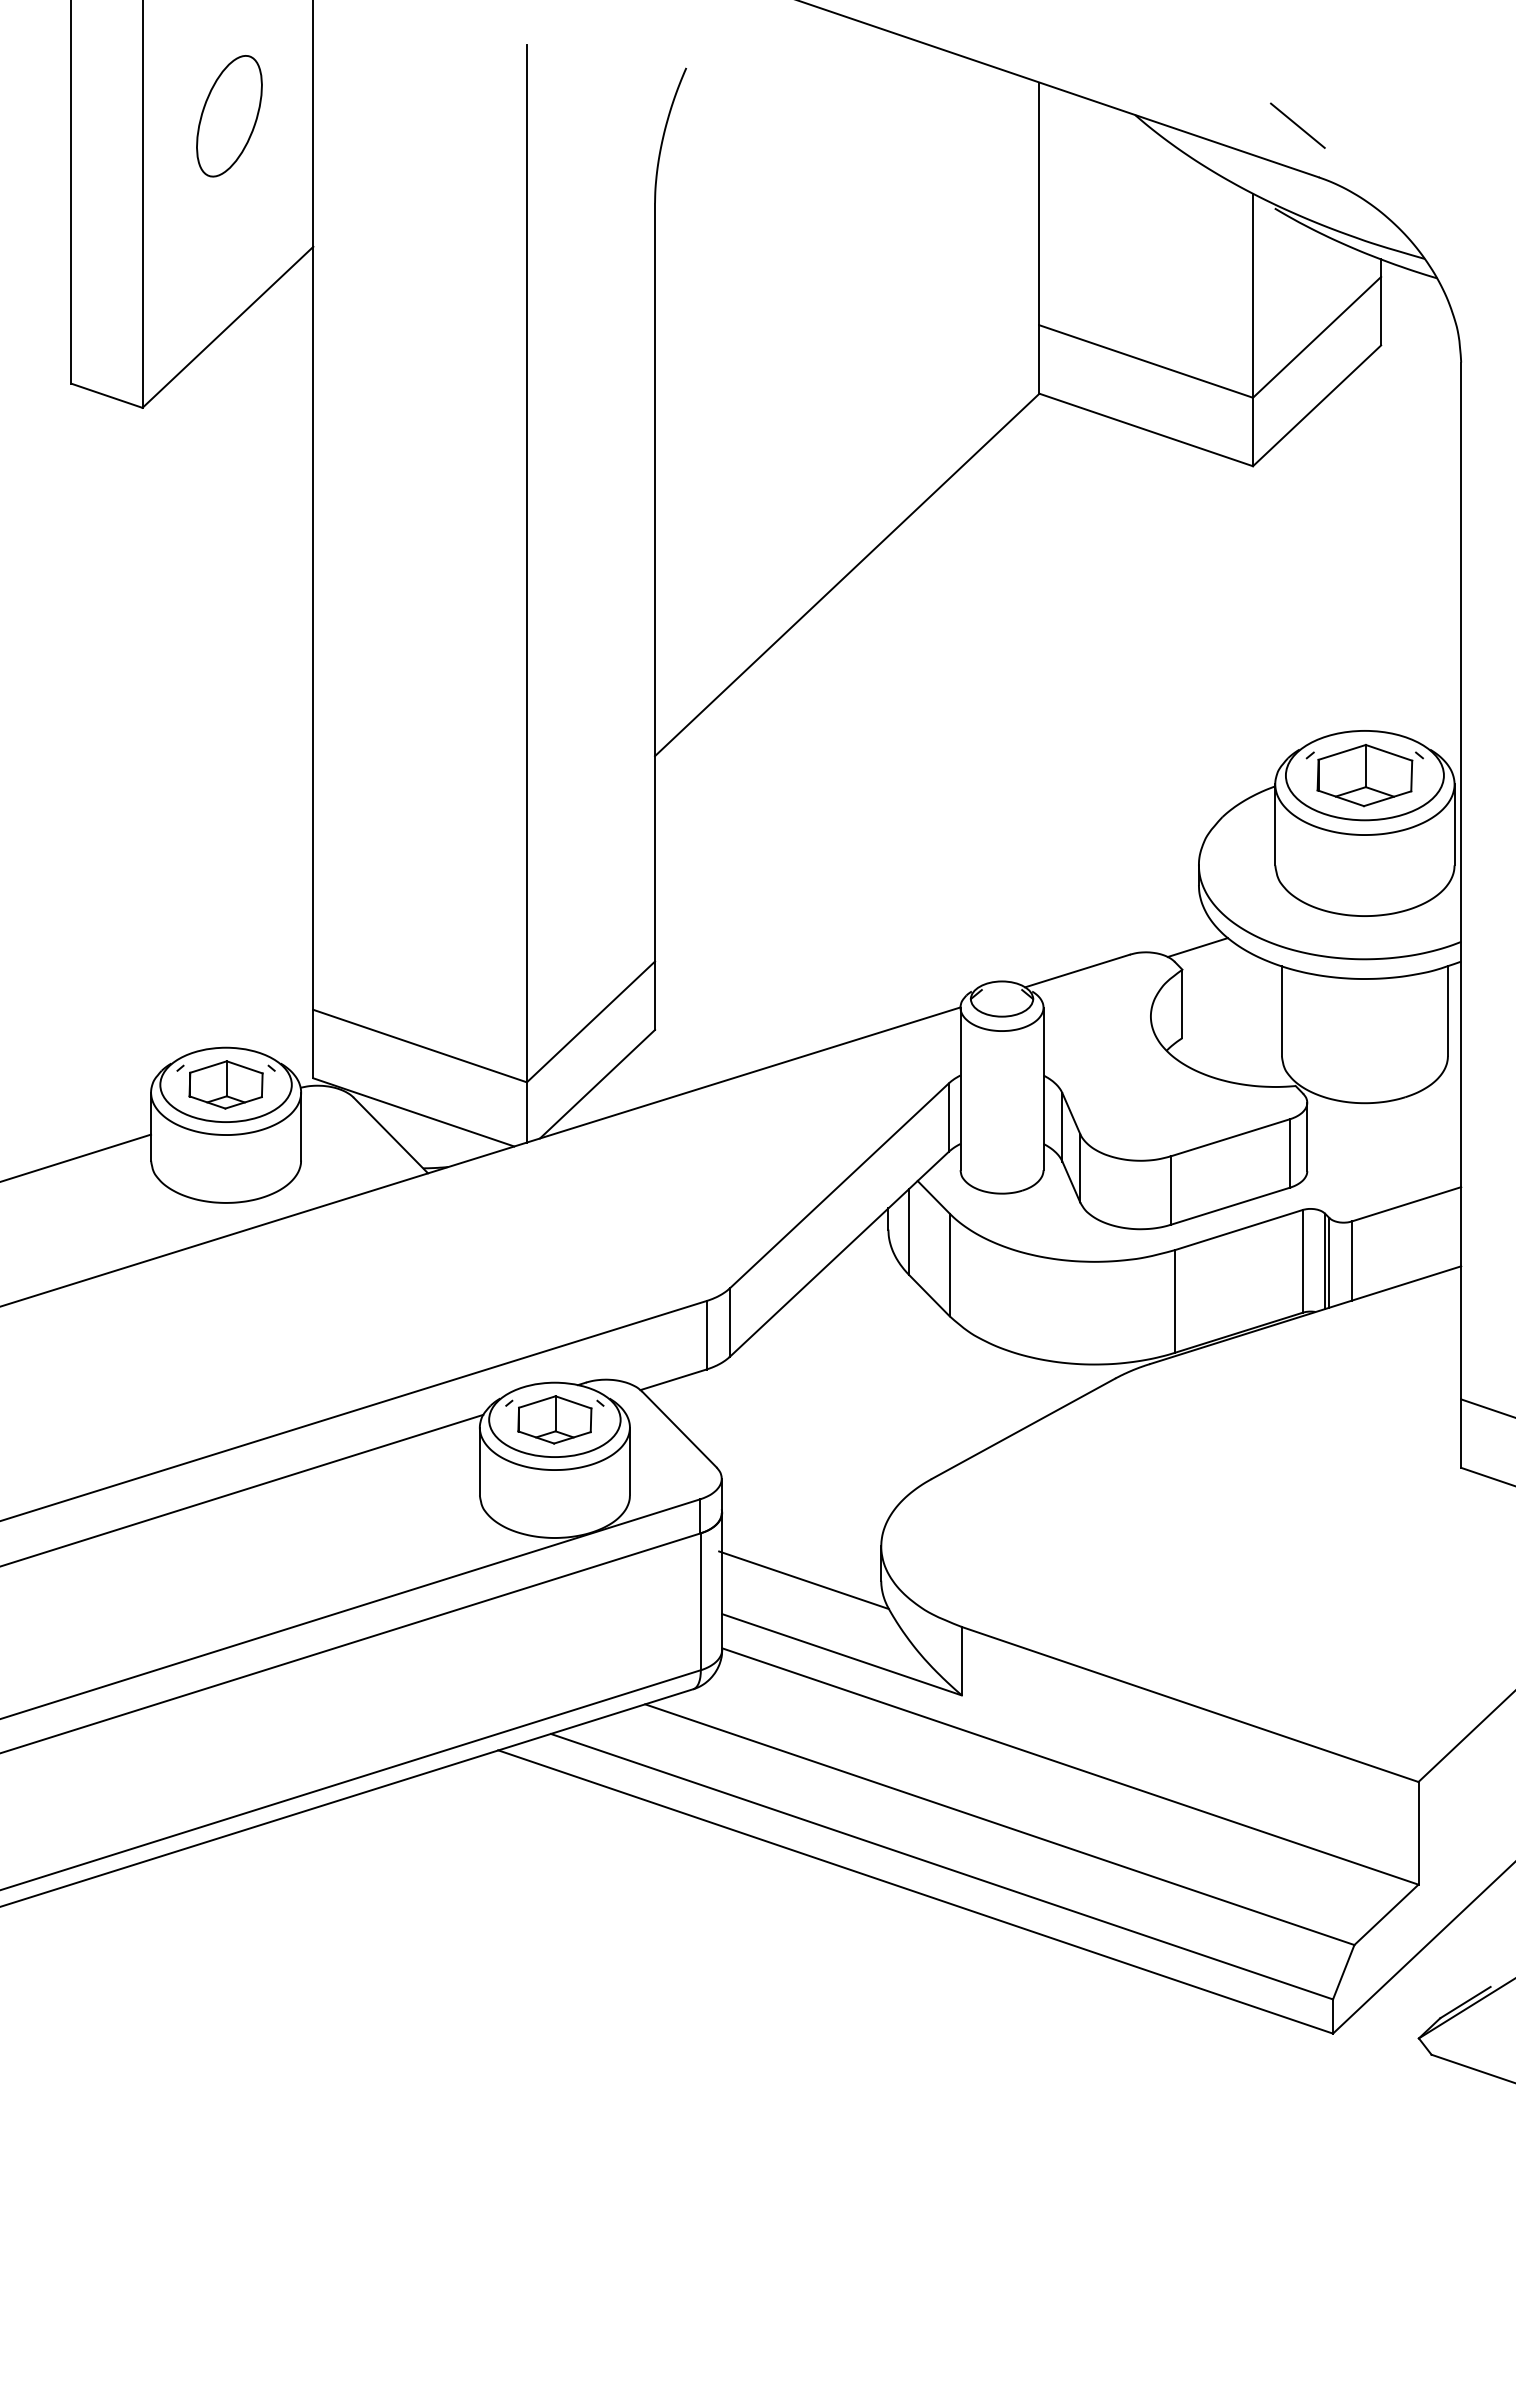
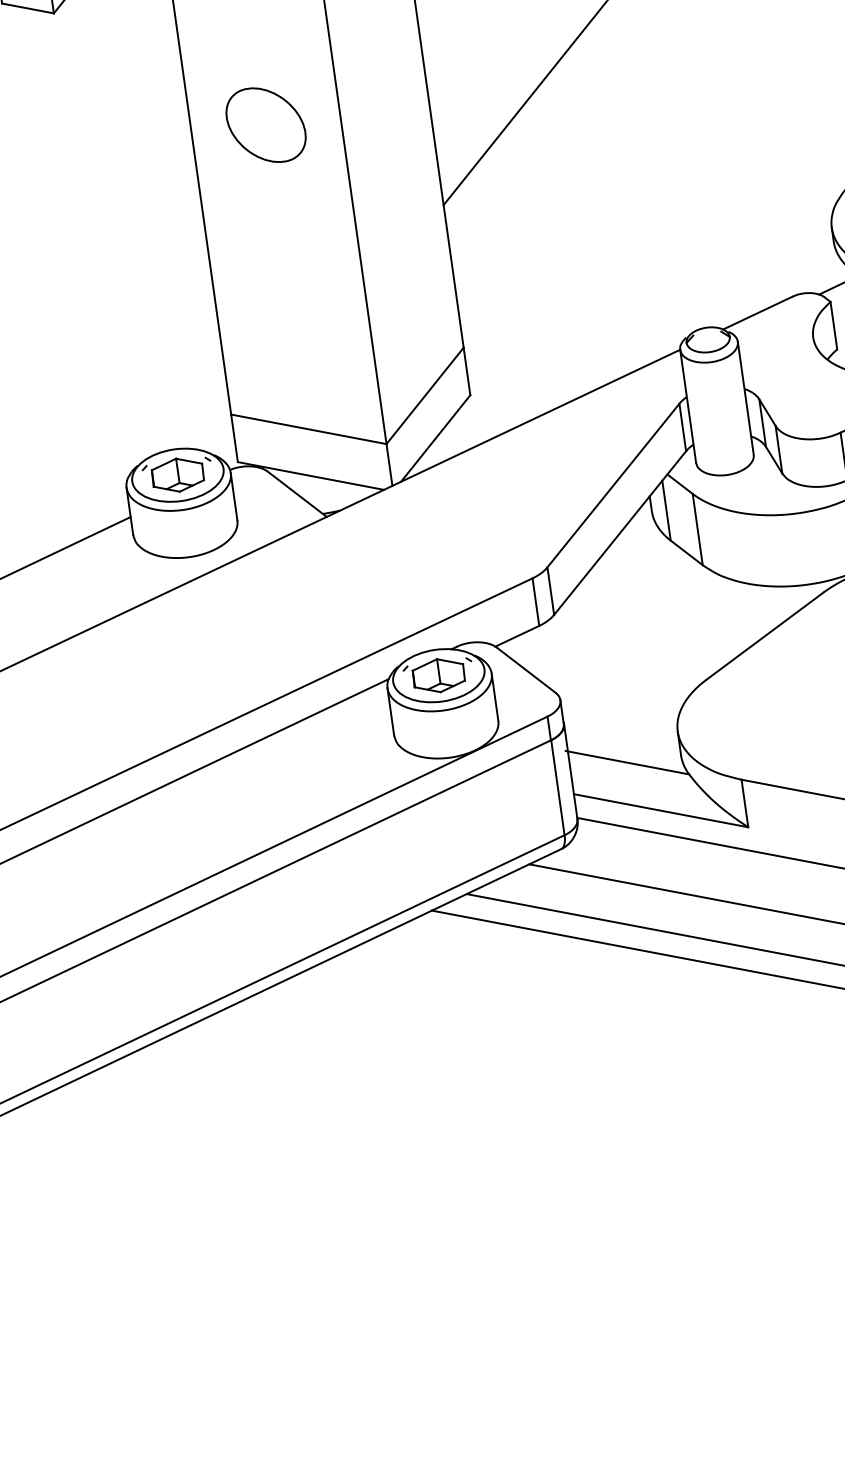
part: (420, 607) -> (266, 124), added

